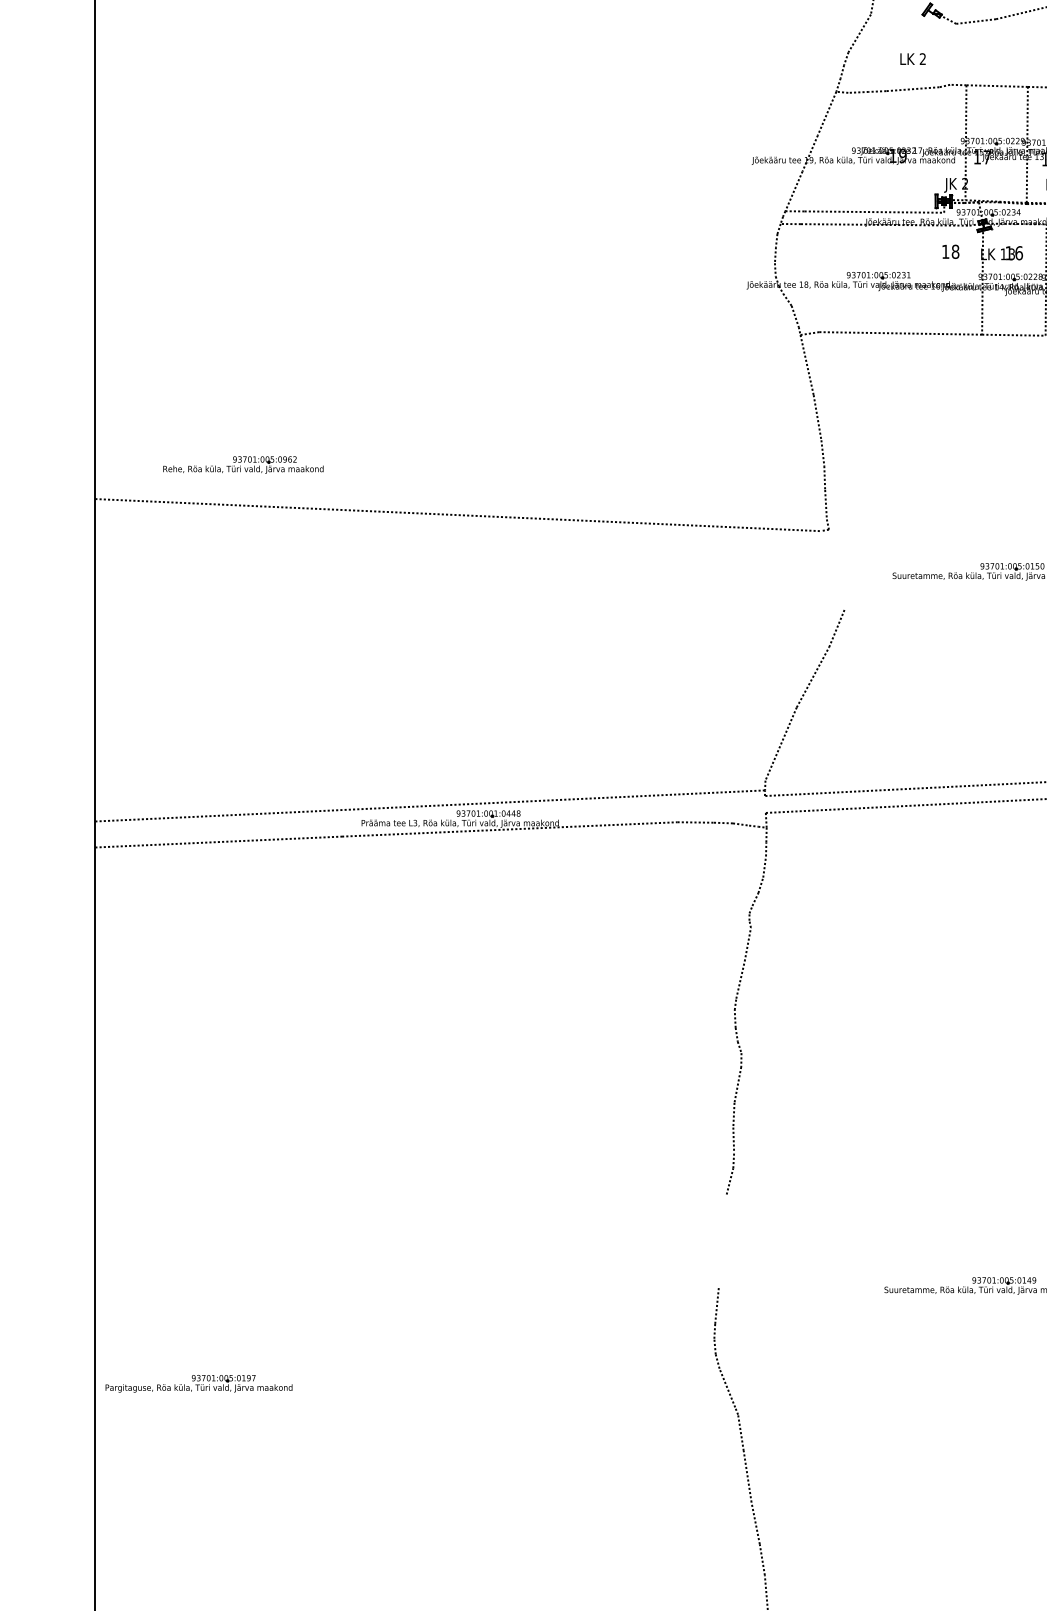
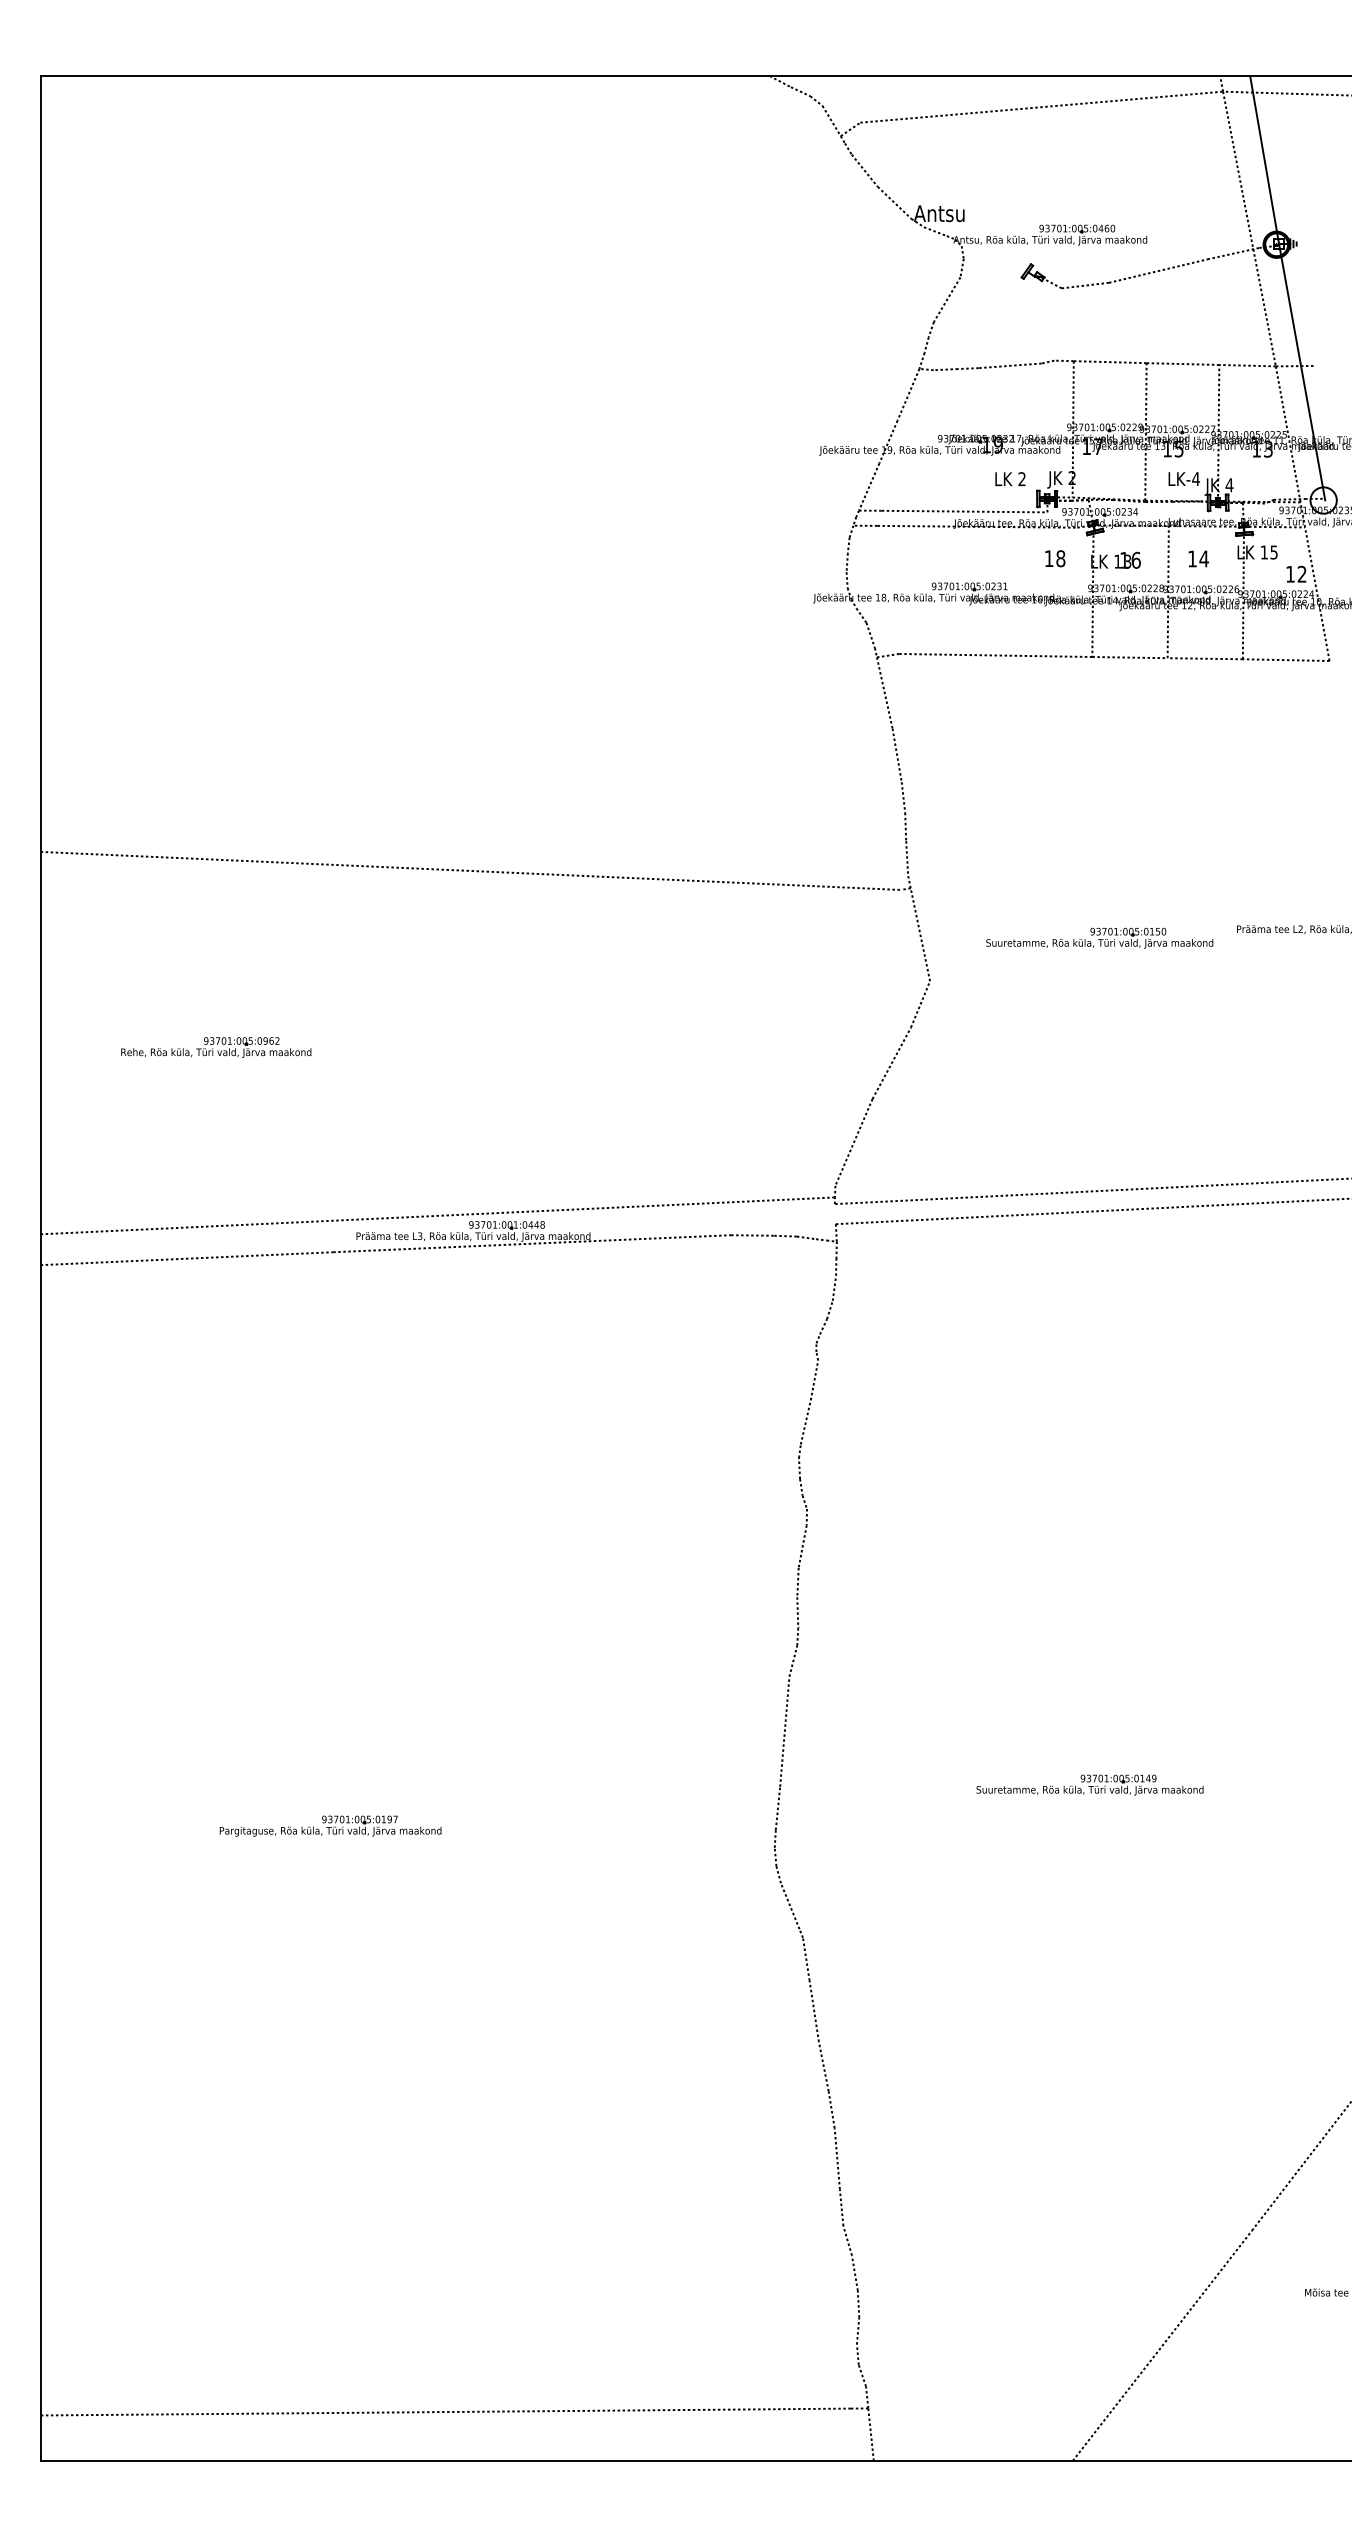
text: (913, 58) -> (1010, 478), moved
part: (243, 464) -> (216, 1047), moved
line: (837, 568) -> (920, 934), added
line: (722, 1240) -> (784, 1731), added
part: (198, 1383) -> (330, 1825), moved

